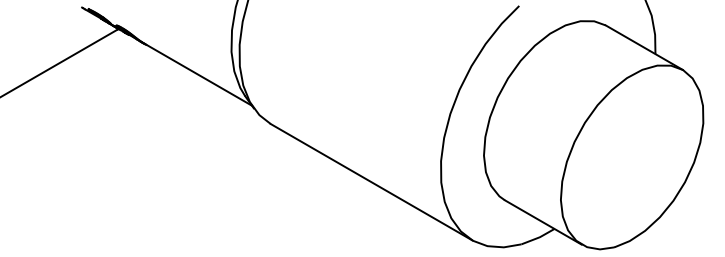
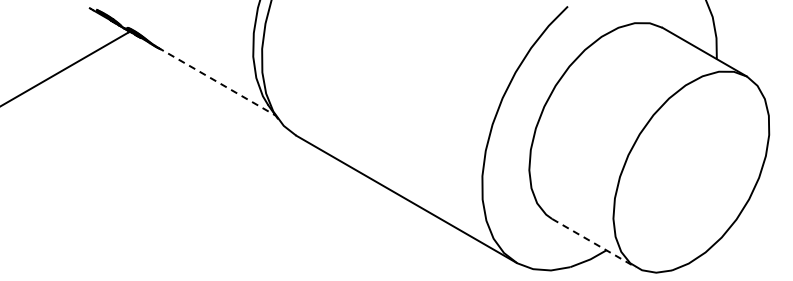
line: (198, 74) -> (217, 81), solid -> dashed
line: (543, 222) -> (594, 243), solid -> dashed

